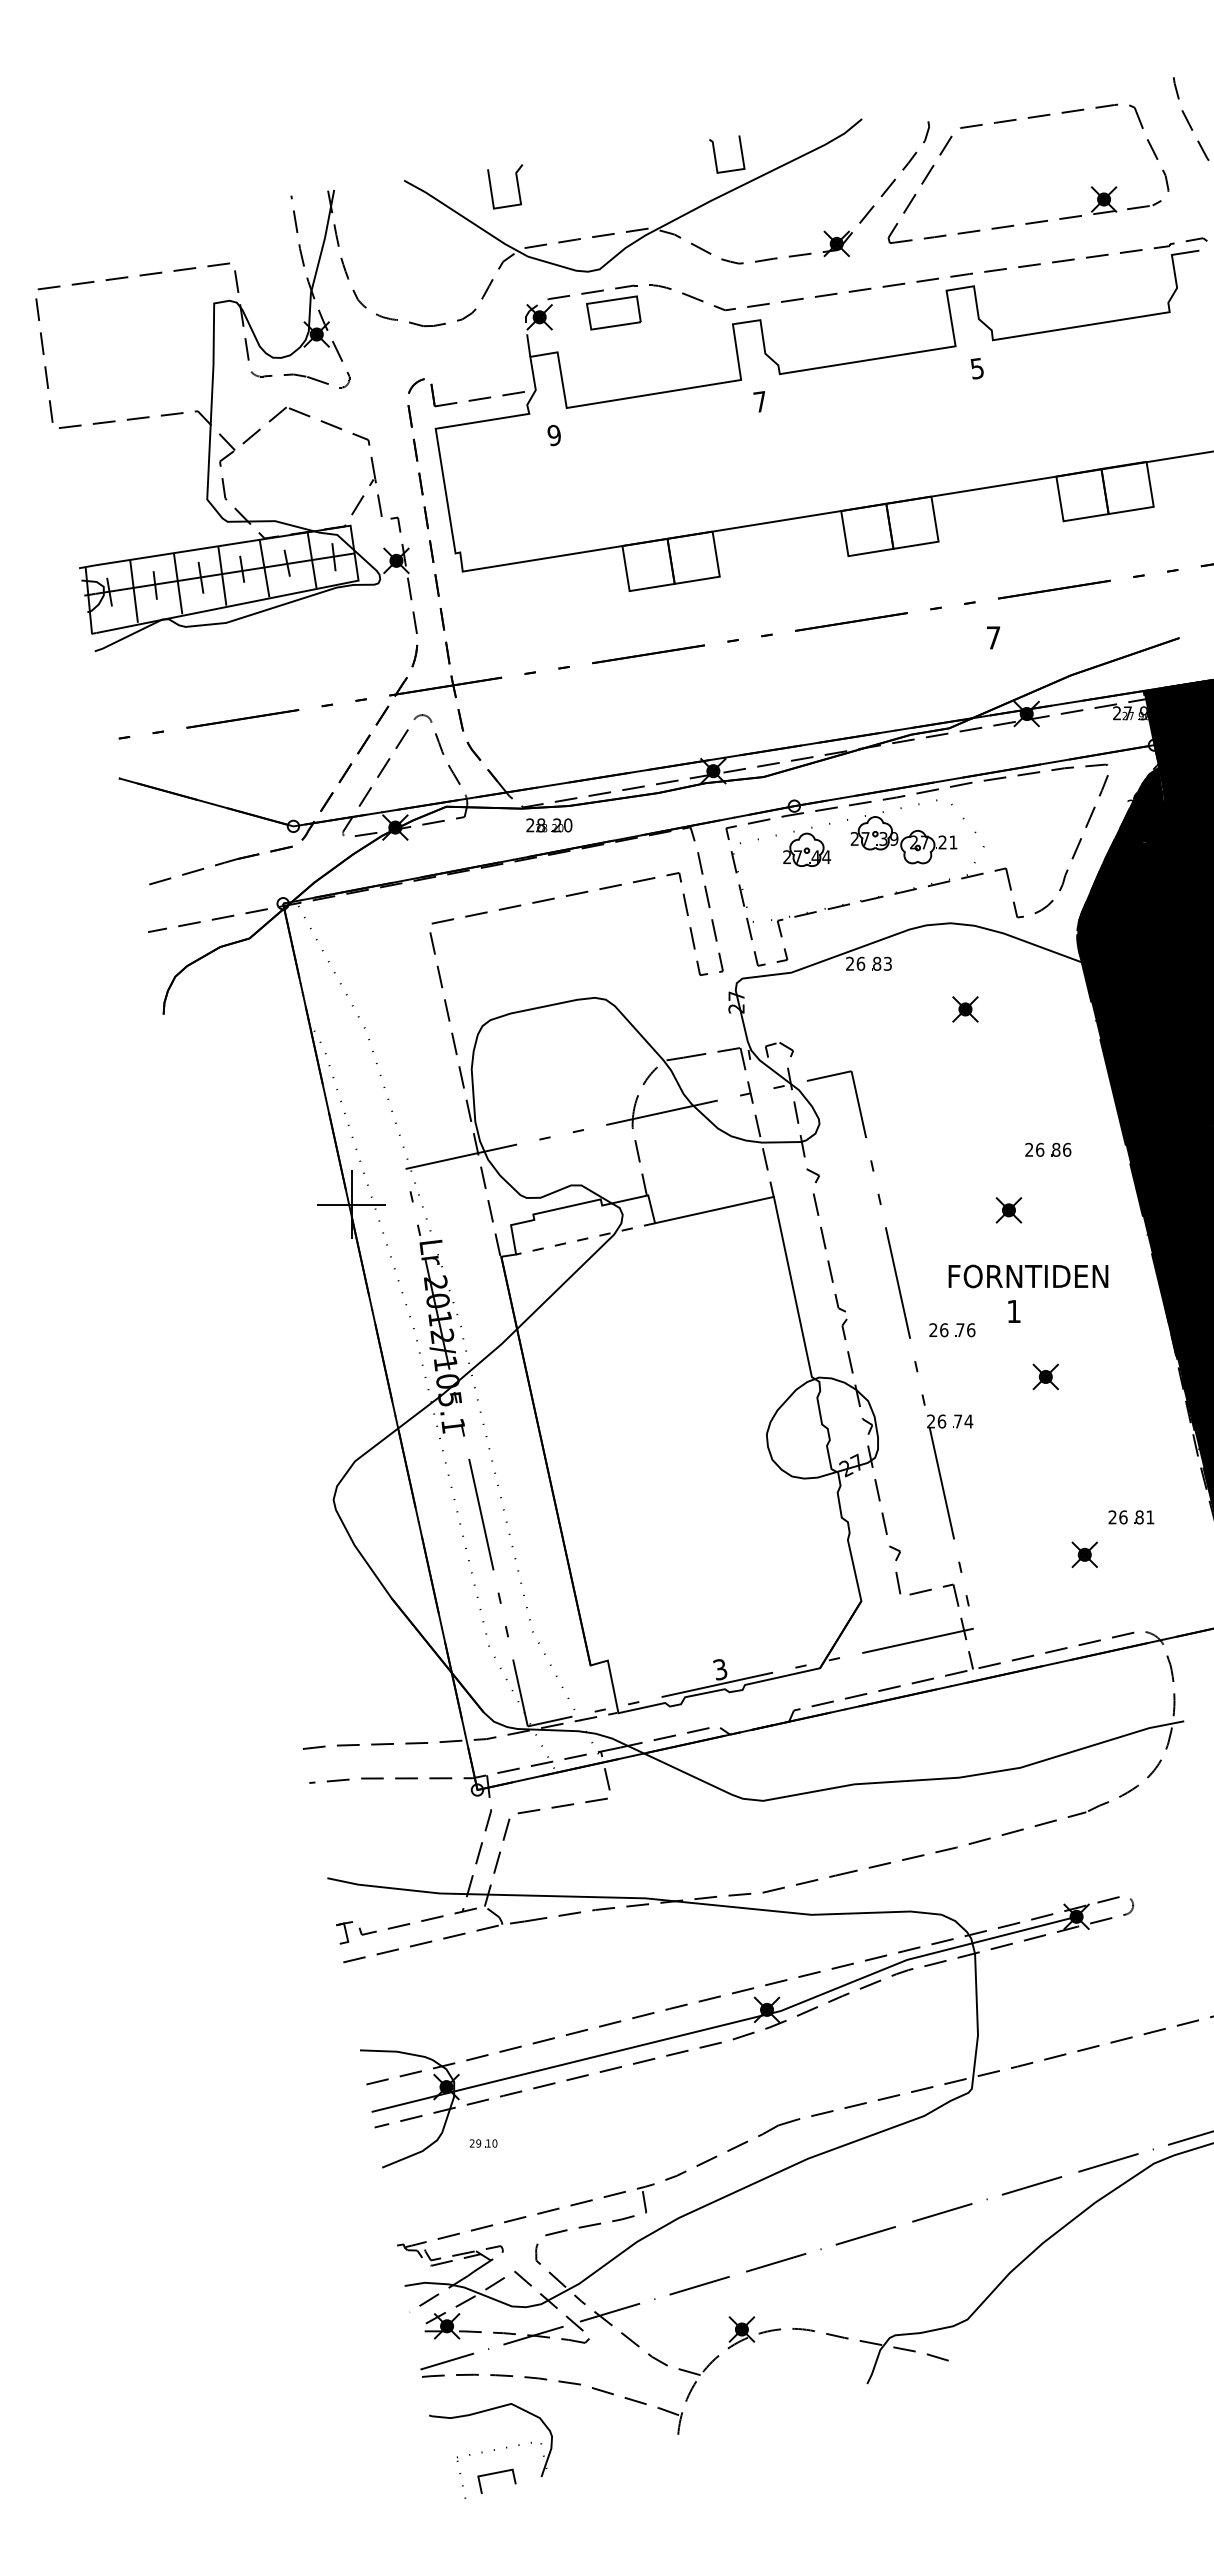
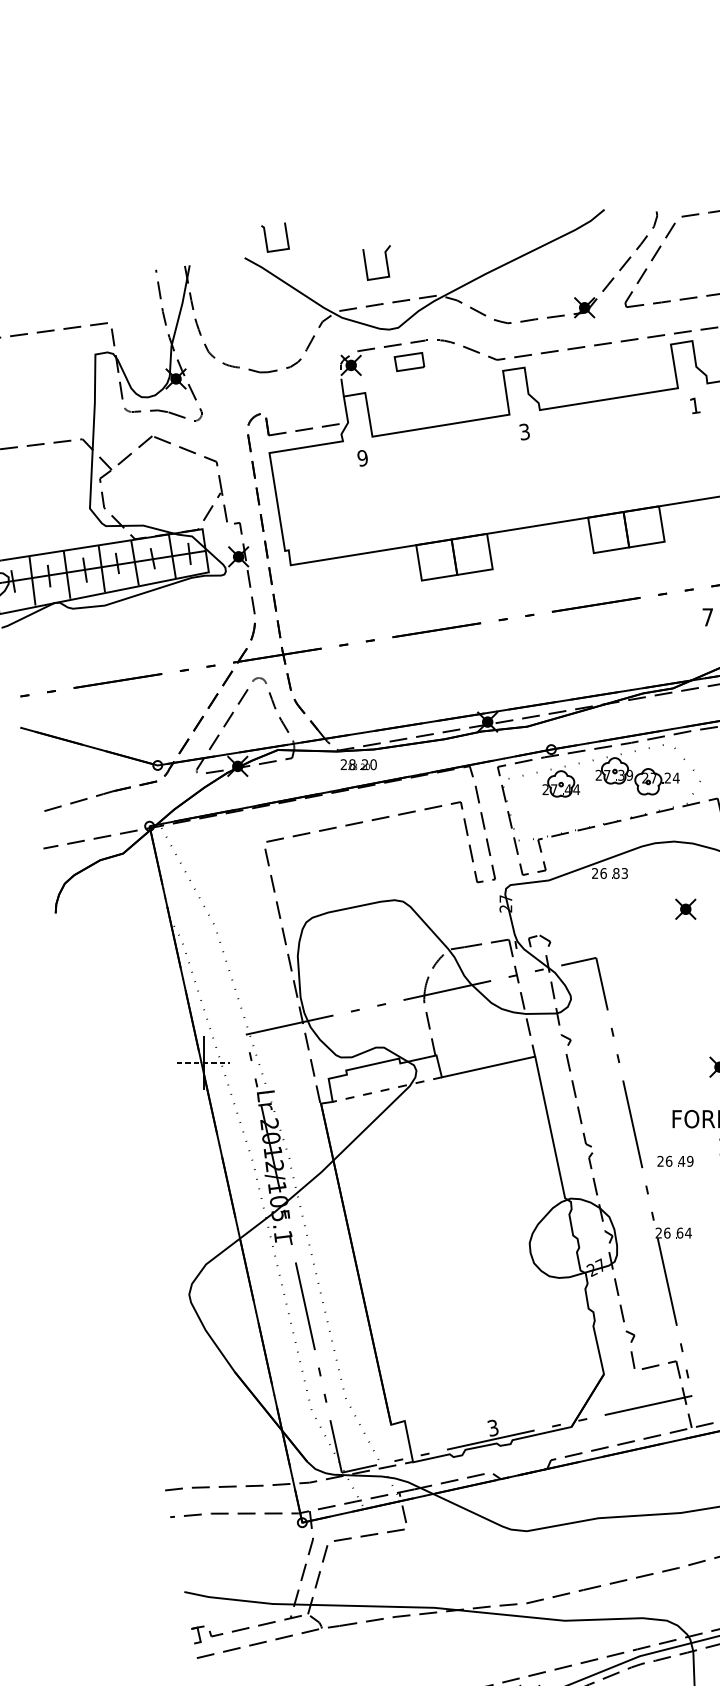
line: (716, 158) -> (266, 240), moved
line: (516, 183) -> (385, 260), moved
part: (613, 312) -> (409, 361), size x0.7
text: (977, 368) -> (695, 405), 5 -> 1
text: (760, 401) -> (524, 431), 7 -> 3
text: (953, 842) -> (676, 778), 21 -> 24
line: (352, 1204) -> (204, 1062), solid -> dashed
text: (965, 1330) -> (685, 1161), 76 -> 49
text: (958, 1421) -> (680, 1233), 74 -> 64

